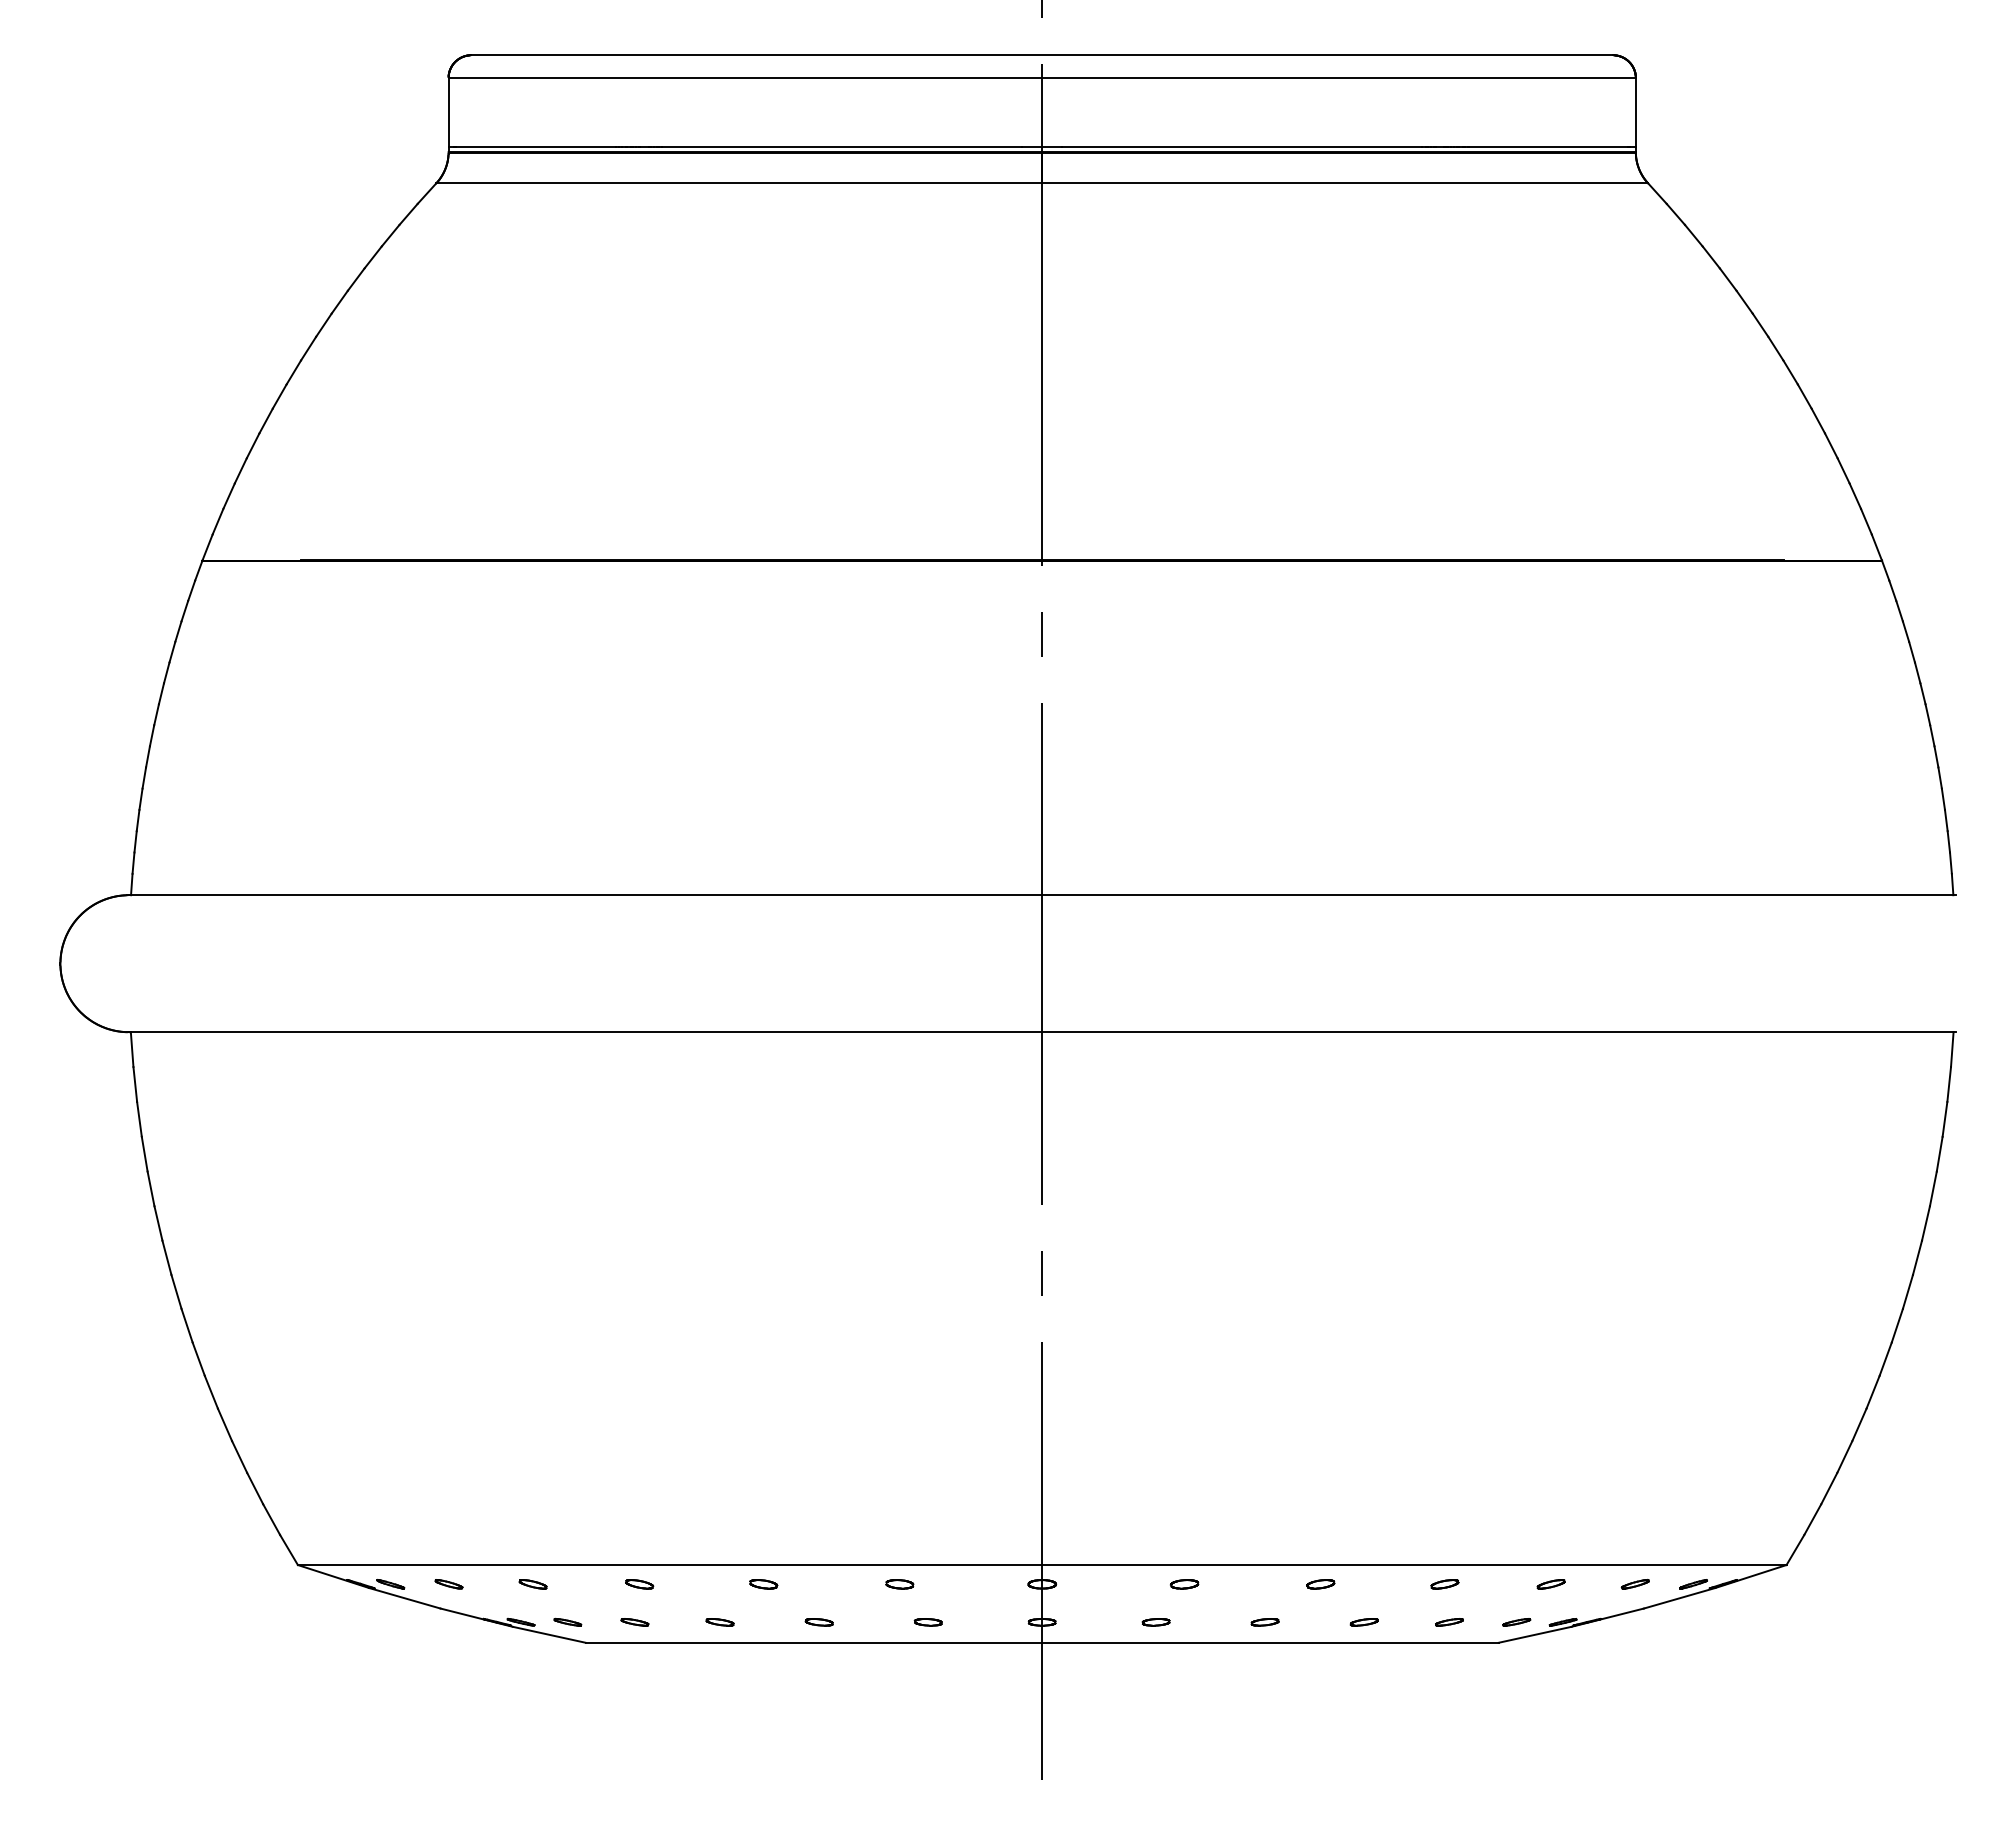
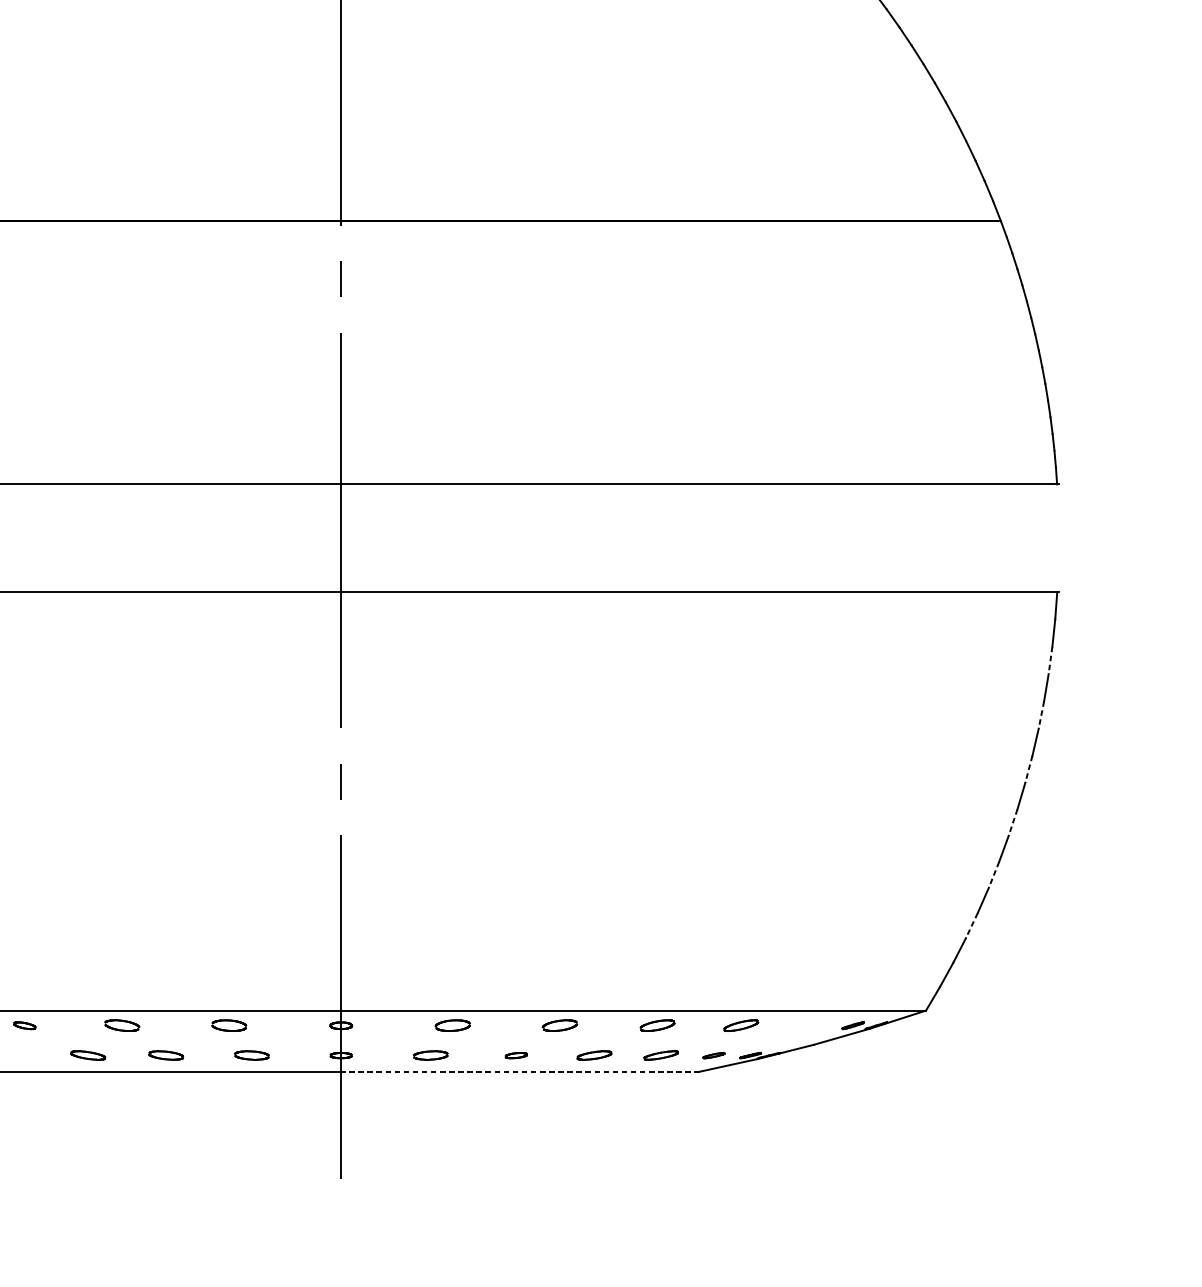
line: (1944, 1119) -> (1050, 660), solid -> dashed
line: (1933, 1188) -> (1041, 714), solid -> dashed
line: (1917, 1257) -> (1028, 768), solid -> dashed
line: (1897, 1325) -> (1013, 822), solid -> dashed
line: (1873, 1392) -> (994, 875), solid -> dashed
line: (1844, 1456) -> (971, 925), solid -> dashed
part: (763, 1584) -> (122, 1025), size x1.6
part: (899, 1584) -> (229, 1025), size x1.6
part: (1184, 1584) -> (453, 1025), size x1.6
part: (1320, 1584) -> (559, 1025), size x1.6
part: (1444, 1584) -> (657, 1025), size x1.6
part: (1550, 1584) -> (740, 1025), size x1.6
part: (1634, 1584) -> (806, 1025), removed
part: (634, 1622) -> (20, 1055), removed
part: (719, 1622) -> (87, 1055), size x1.6
part: (818, 1622) -> (165, 1055), size x1.6
part: (927, 1622) -> (251, 1055), size x1.6
part: (1155, 1622) -> (430, 1055), size x1.6
part: (1363, 1622) -> (593, 1055), size x1.6
part: (1449, 1622) -> (661, 1055), size x1.6
line: (1270, 1642) -> (520, 1071), solid -> dashed

